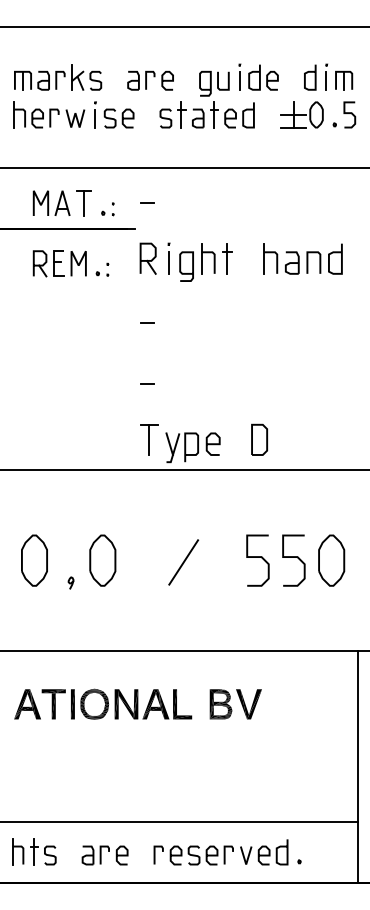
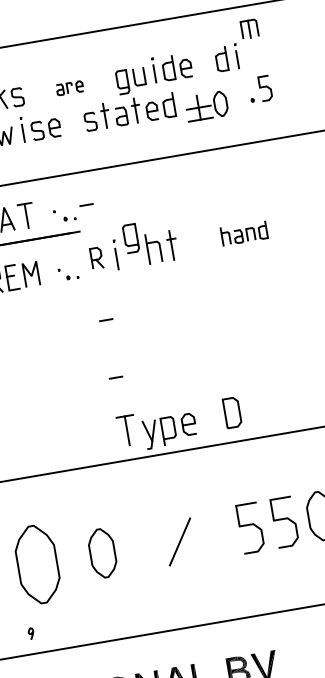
part: (150, 80) -> (69, 88), size x0.6
part: (344, 80) -> (250, 28), moved
part: (301, 114) -> (206, 105), moved
part: (107, 213) -> (69, 218), moved
part: (147, 258) -> (96, 258), size x0.7
part: (302, 258) -> (243, 232), size x0.6
curve: (181, 266) -> (126, 239), moved
part: (102, 273) -> (72, 276), moved
part: (34, 560) -> (37, 564), size x1.6
part: (70, 582) -> (30, 633), moved

